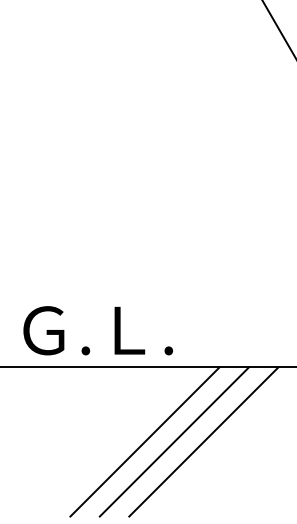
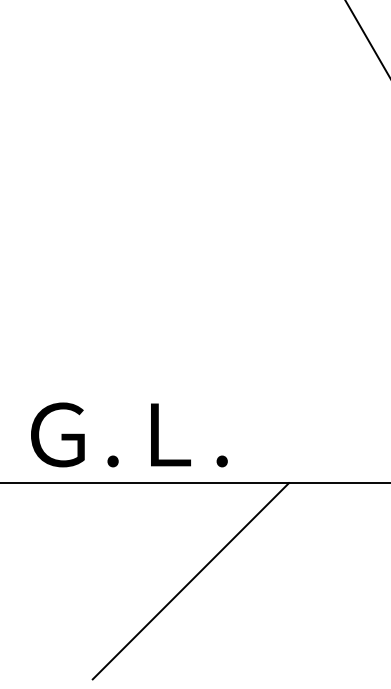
line: (174, 442) -> (229, 581), removed
line: (203, 442) -> (268, 581), removed

